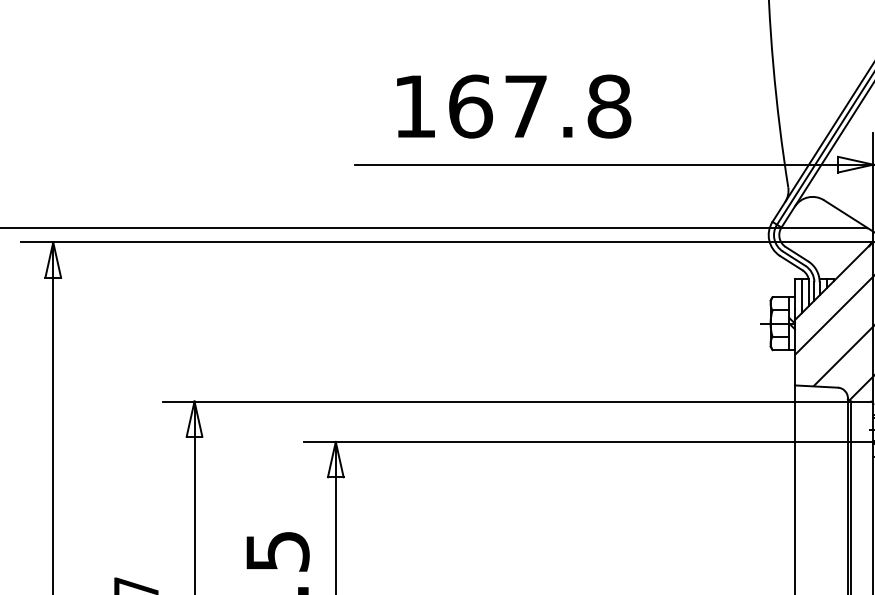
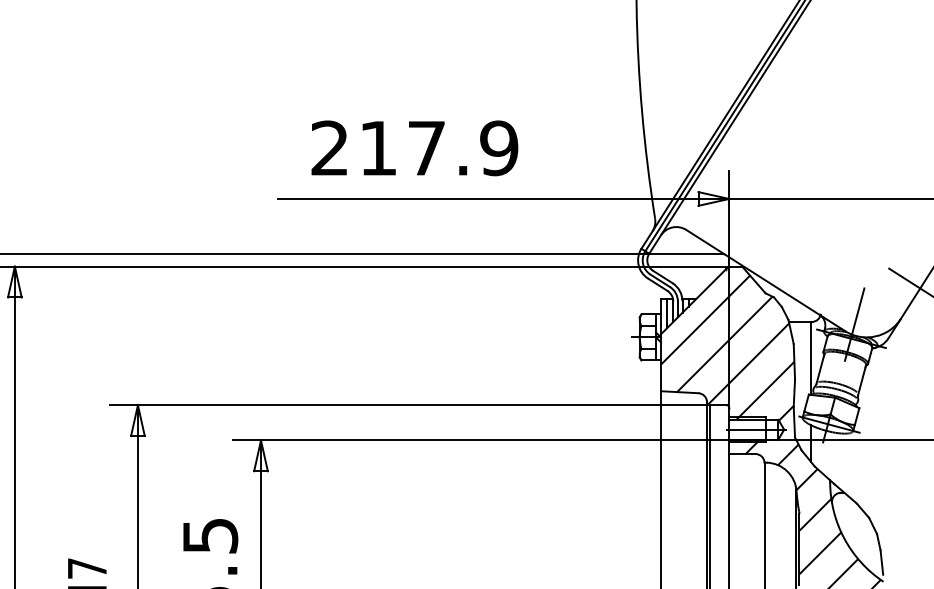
text: (512, 106) -> (414, 148), 167.8 -> 217.9

